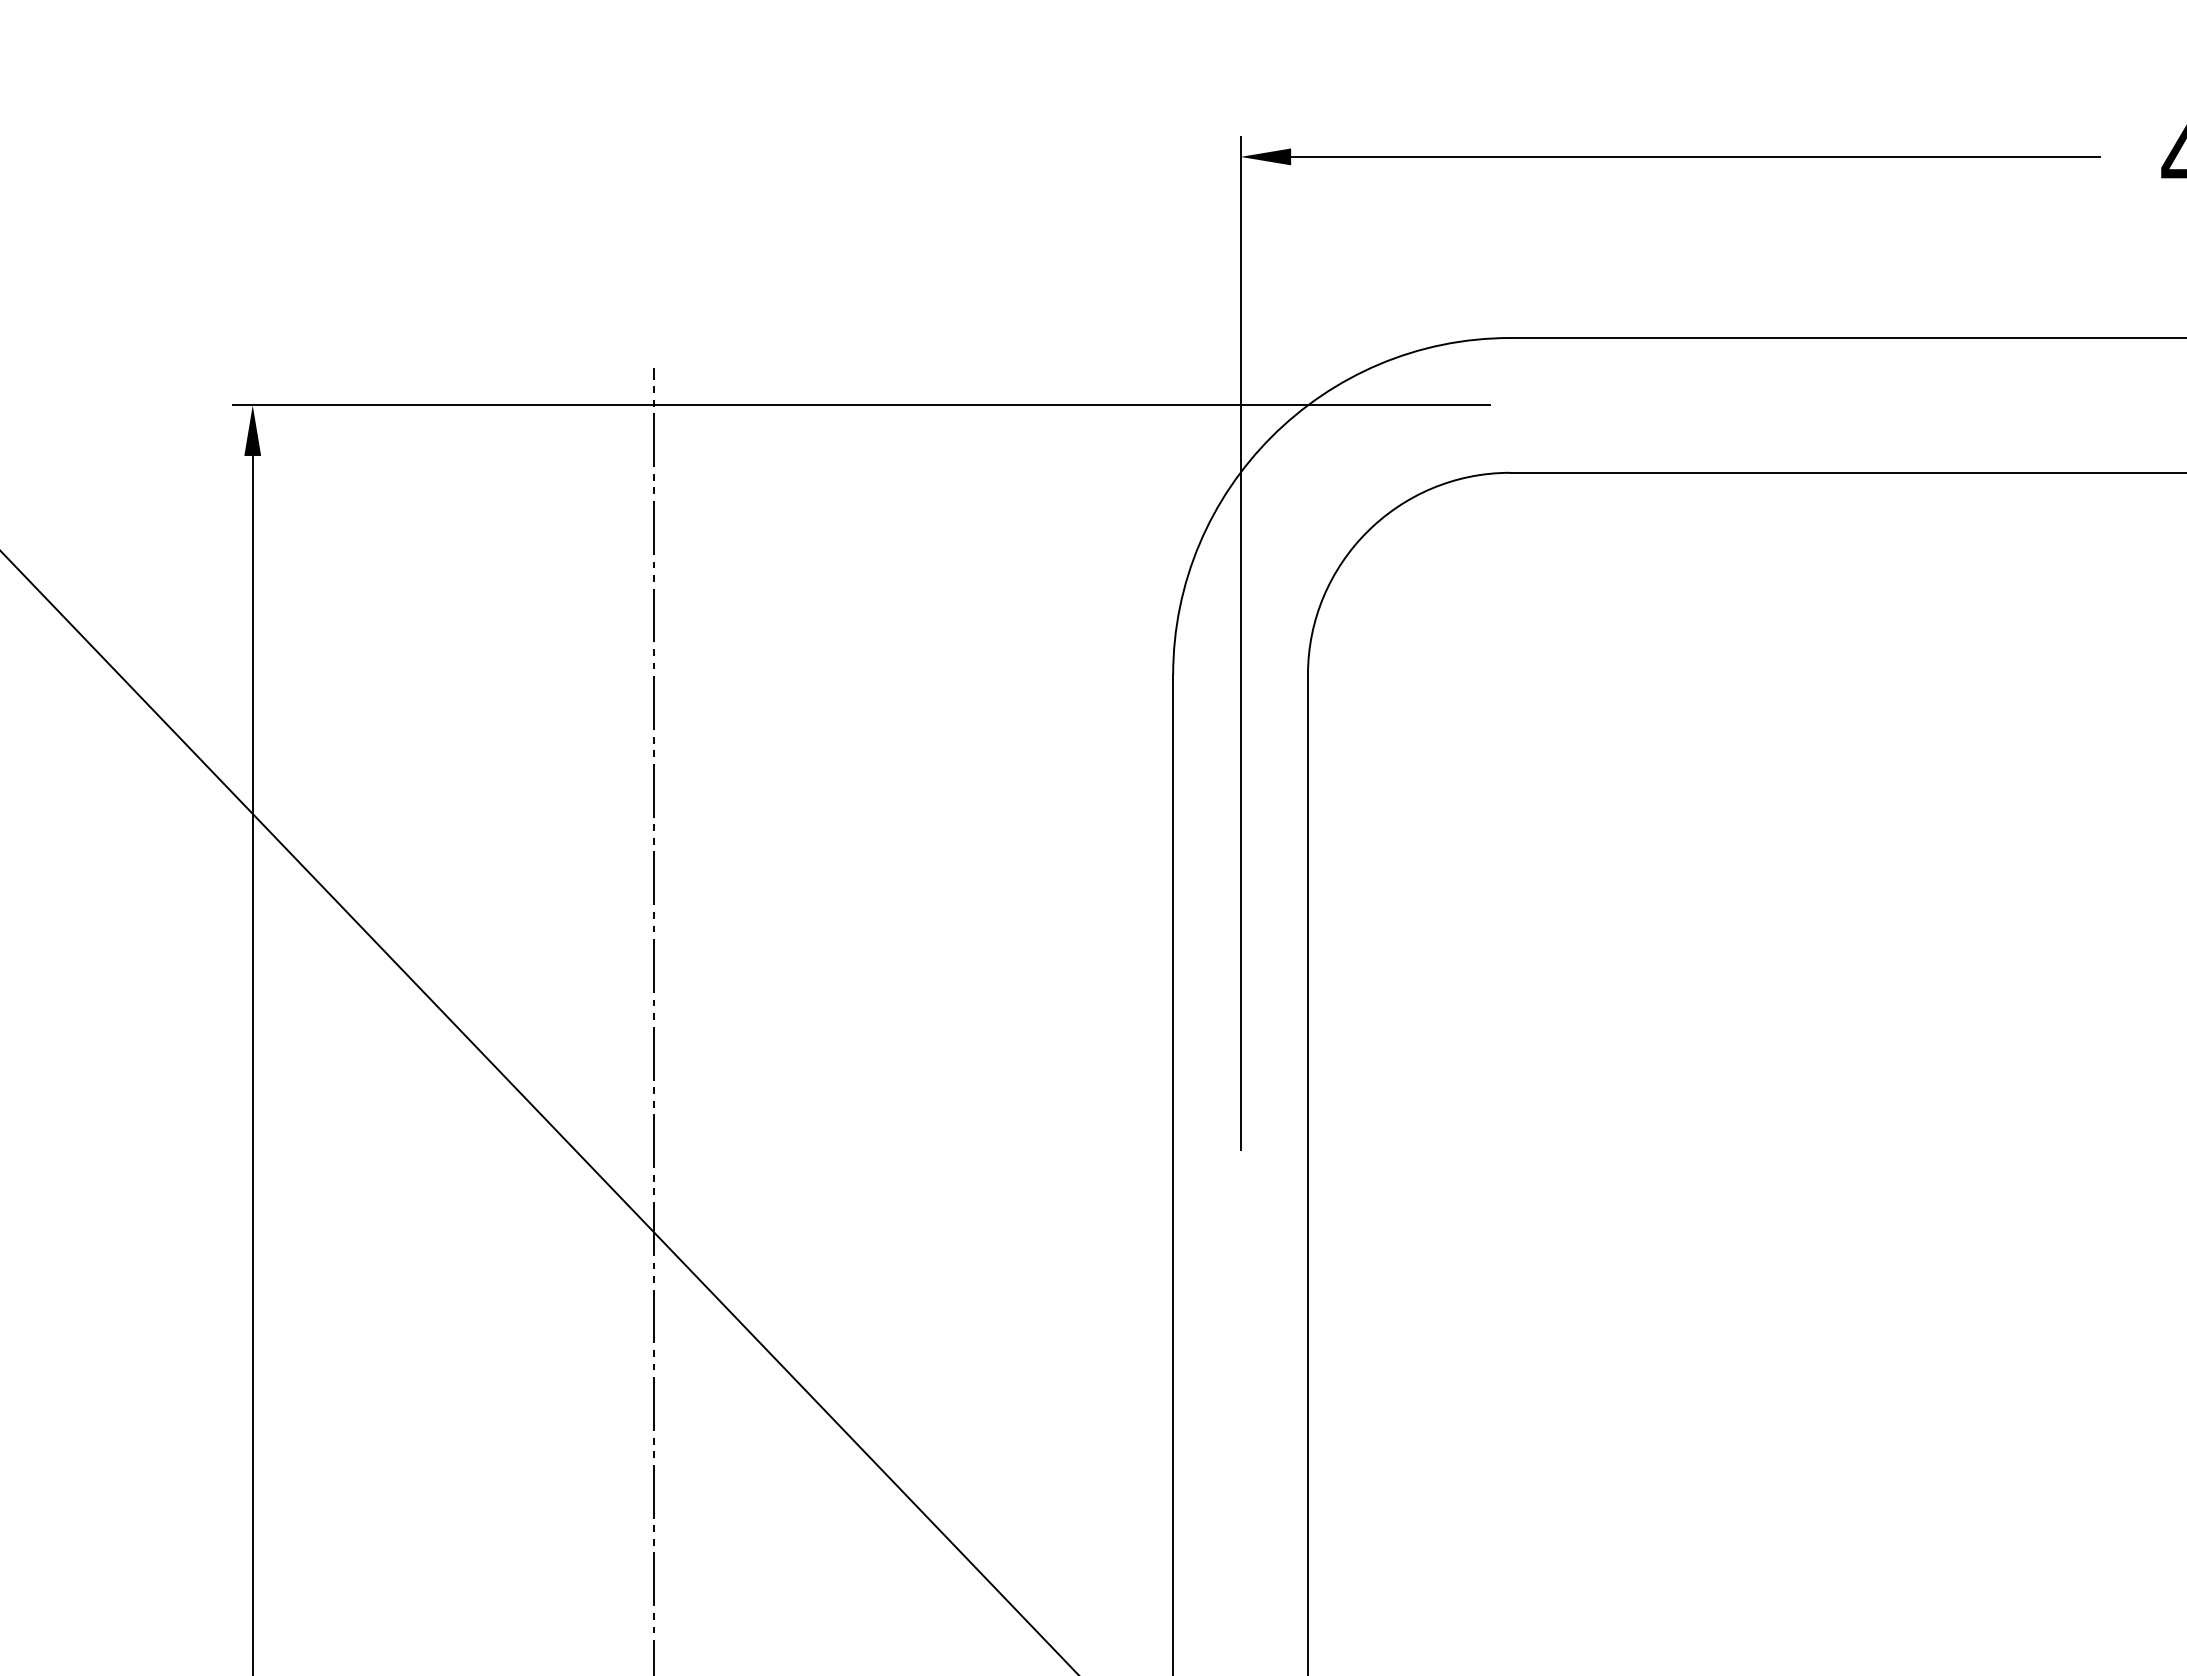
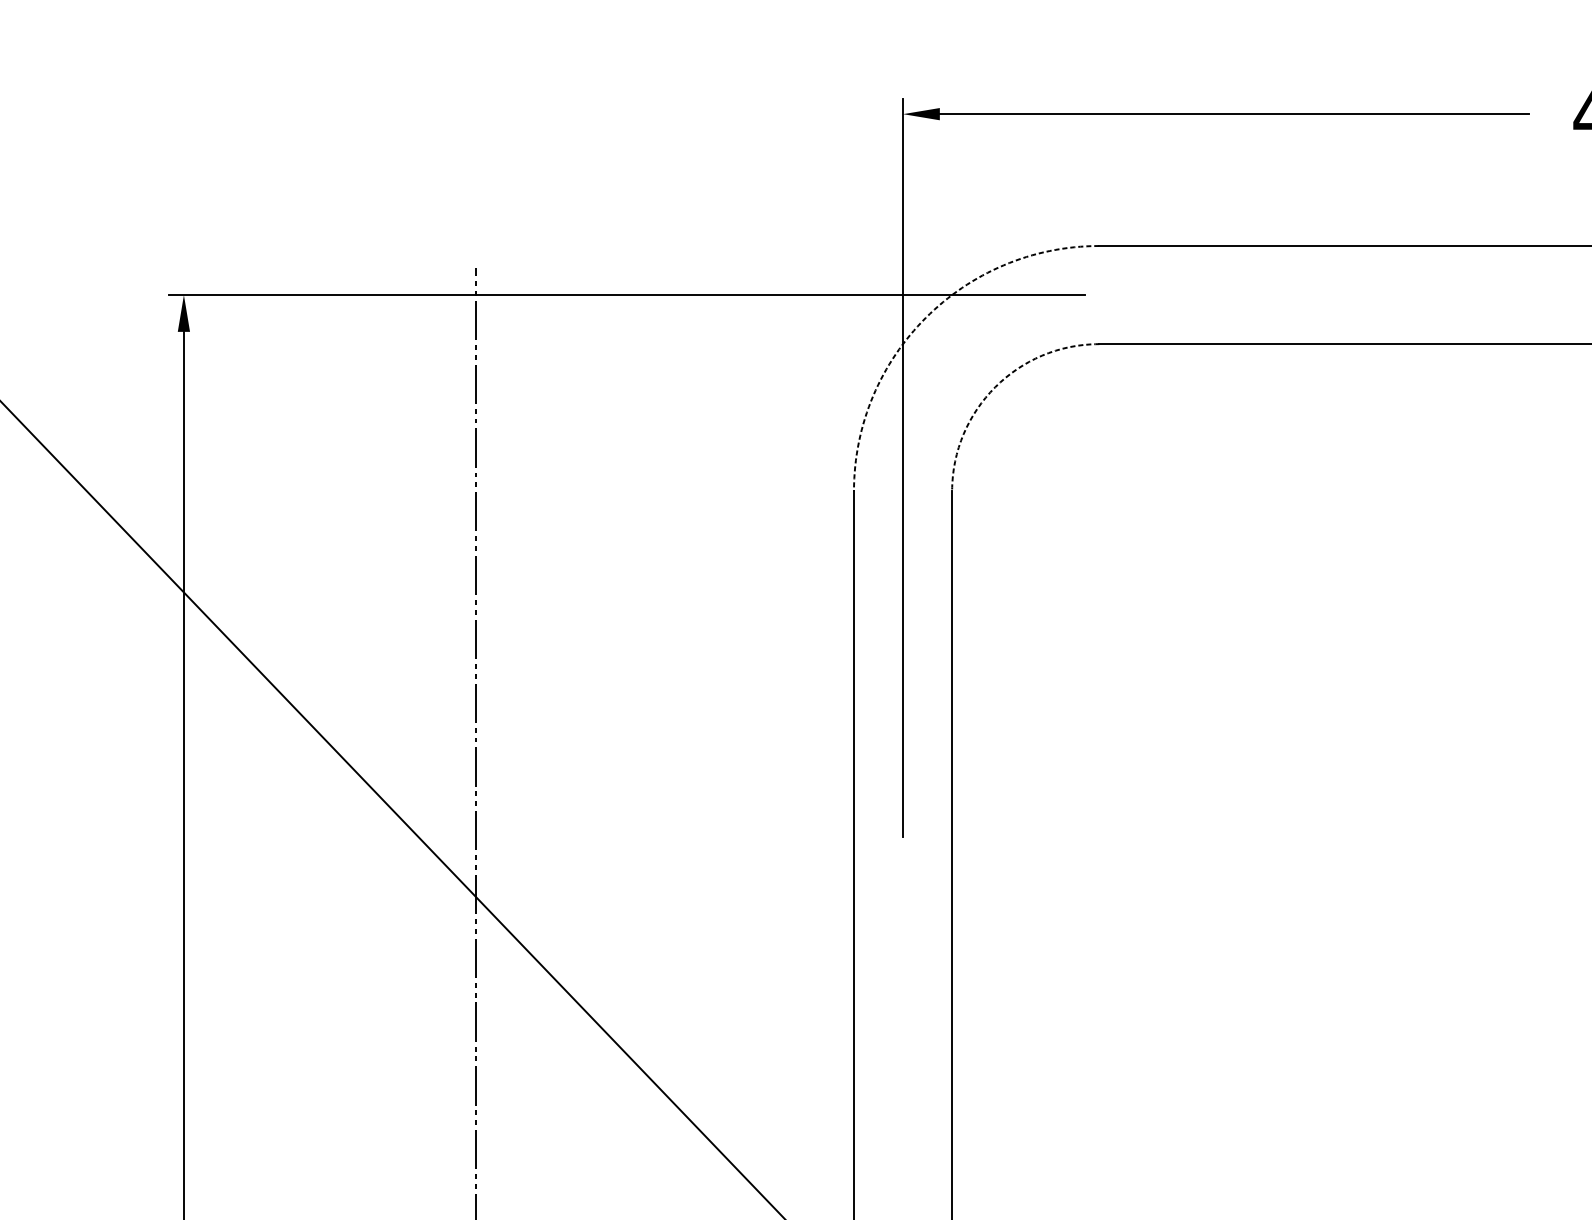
arc: (1271, 436) -> (925, 317), solid -> dashed
arc: (1367, 532) -> (995, 387), solid -> dashed

